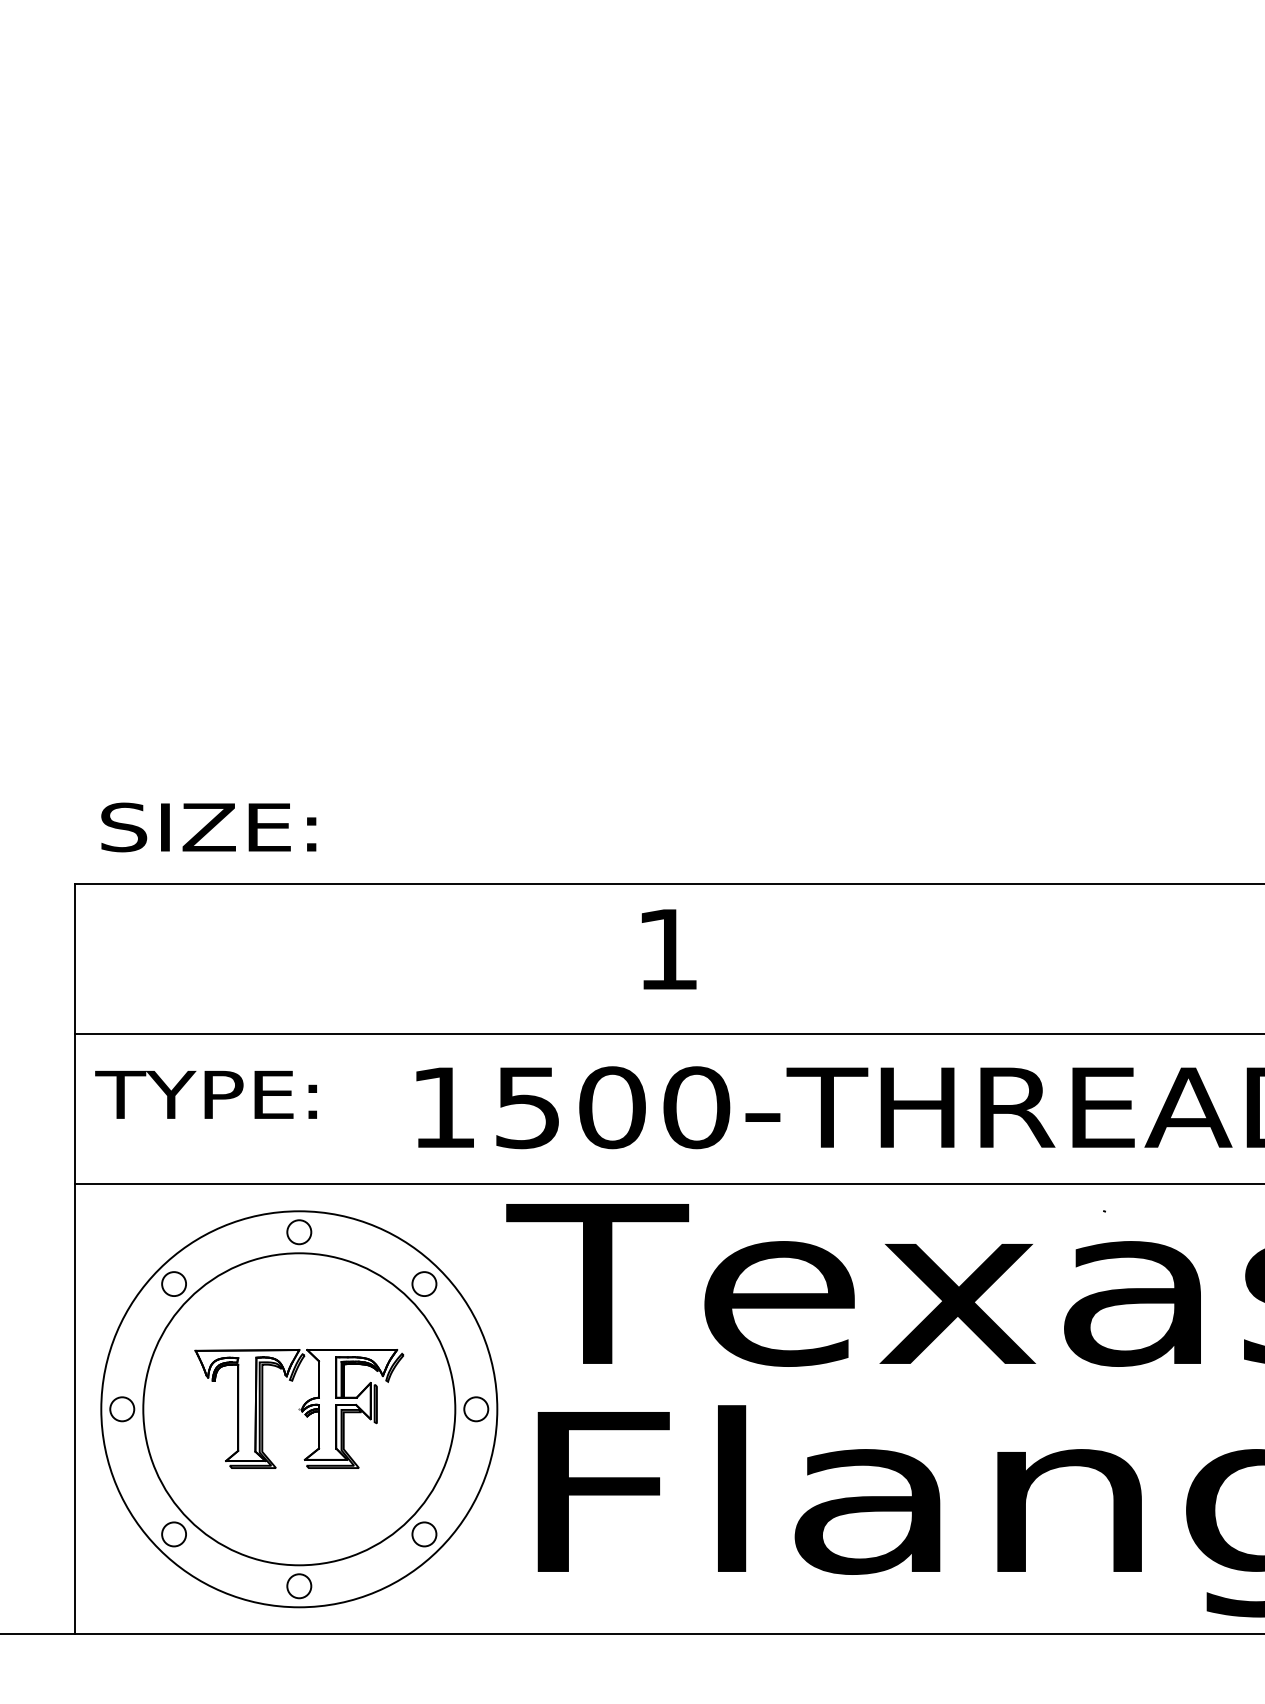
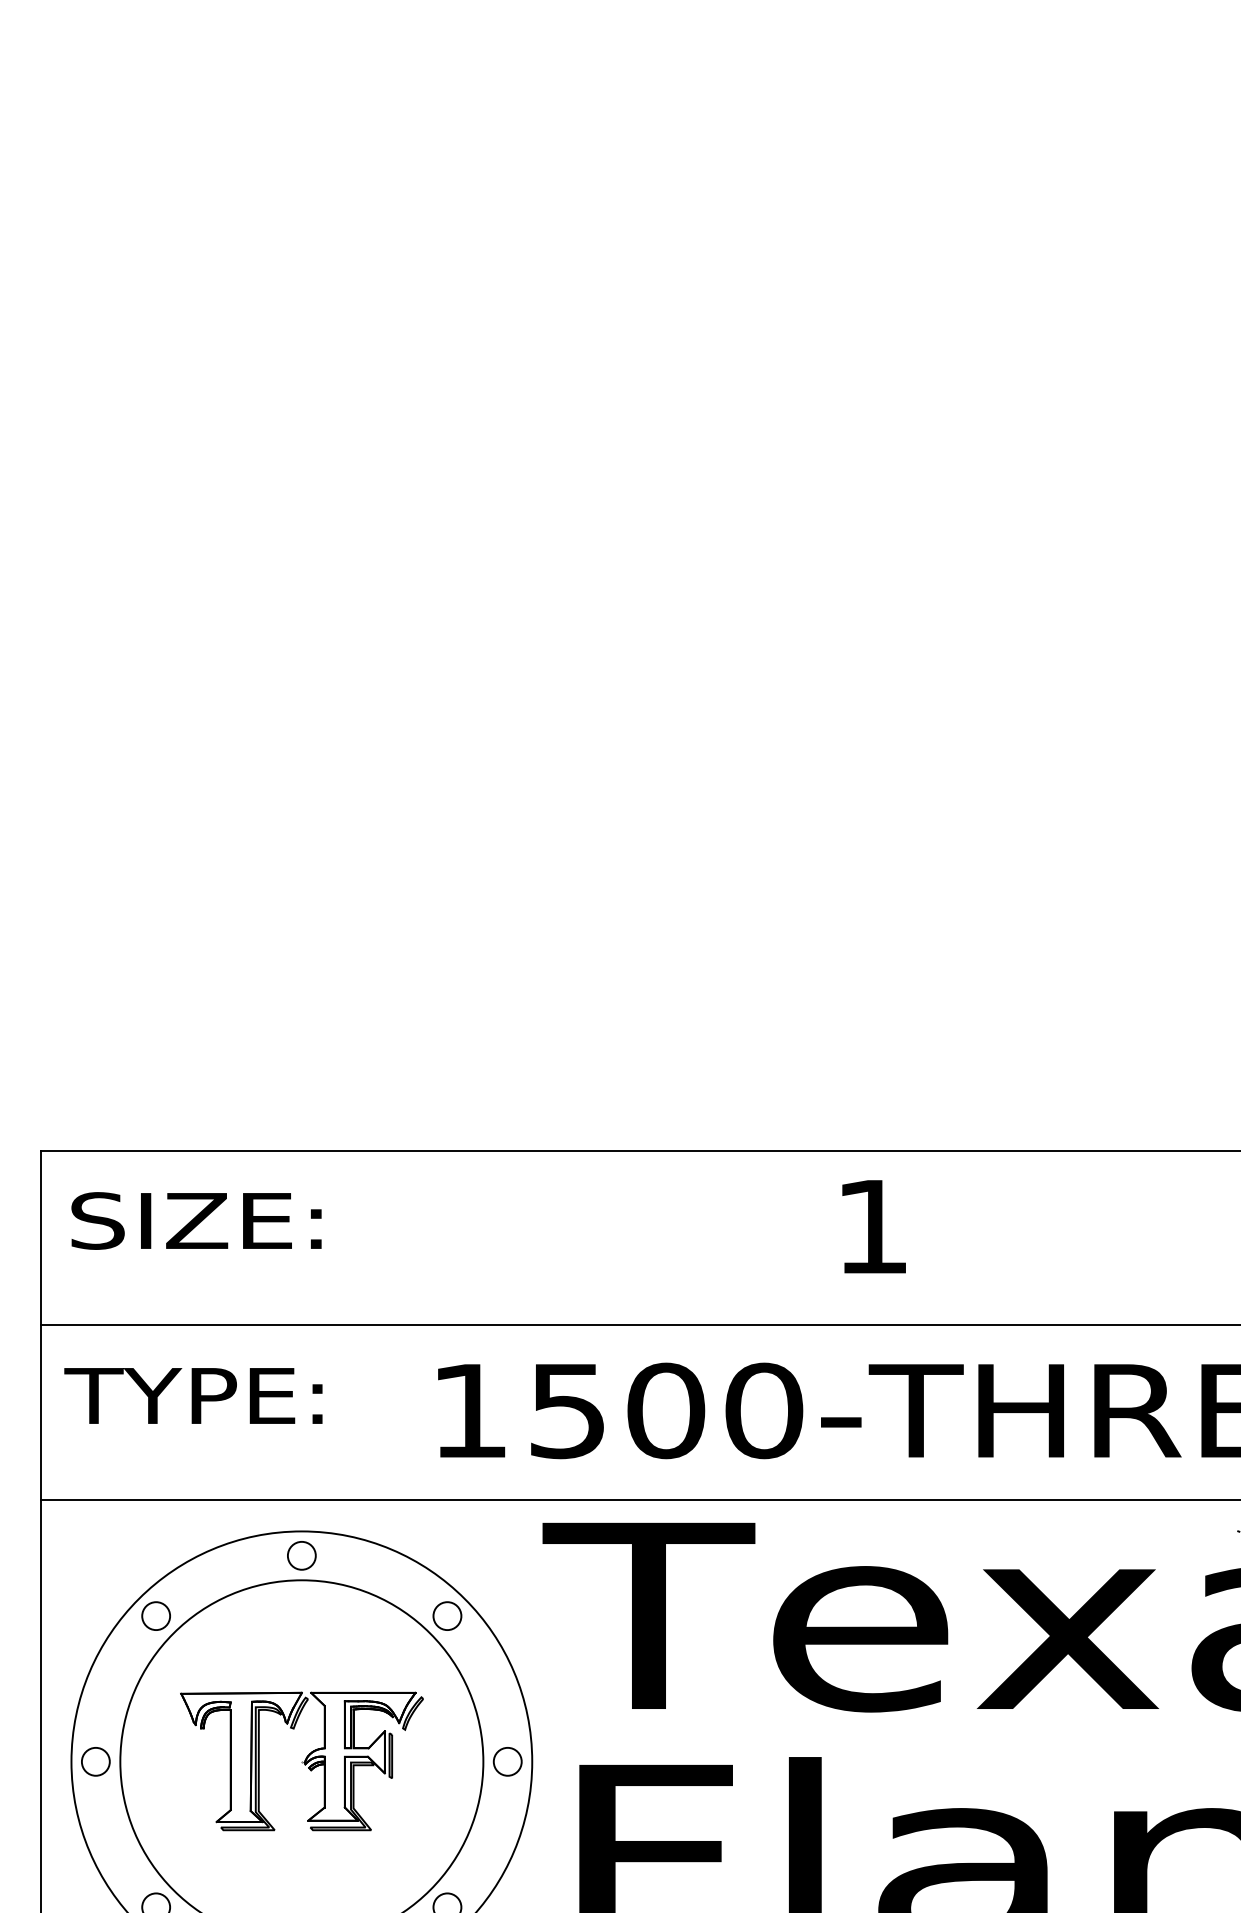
text: (208, 827) -> (196, 1221), moved
text: (668, 949) -> (873, 1226), moved

